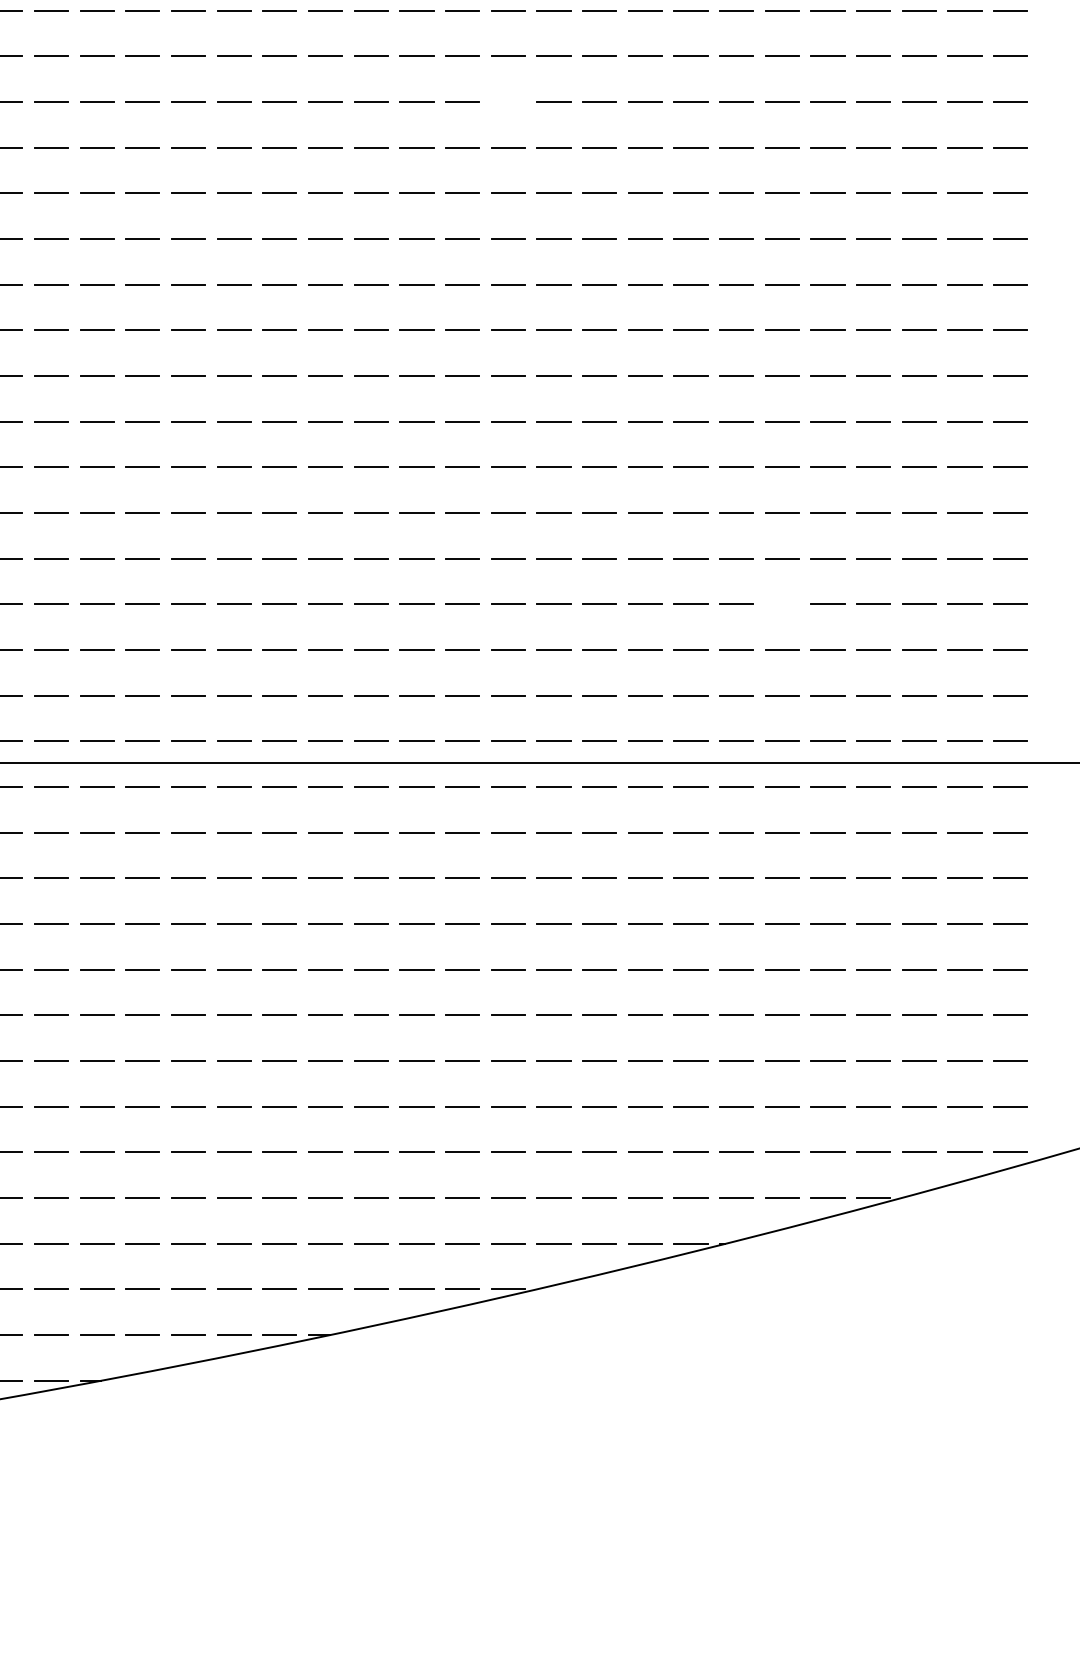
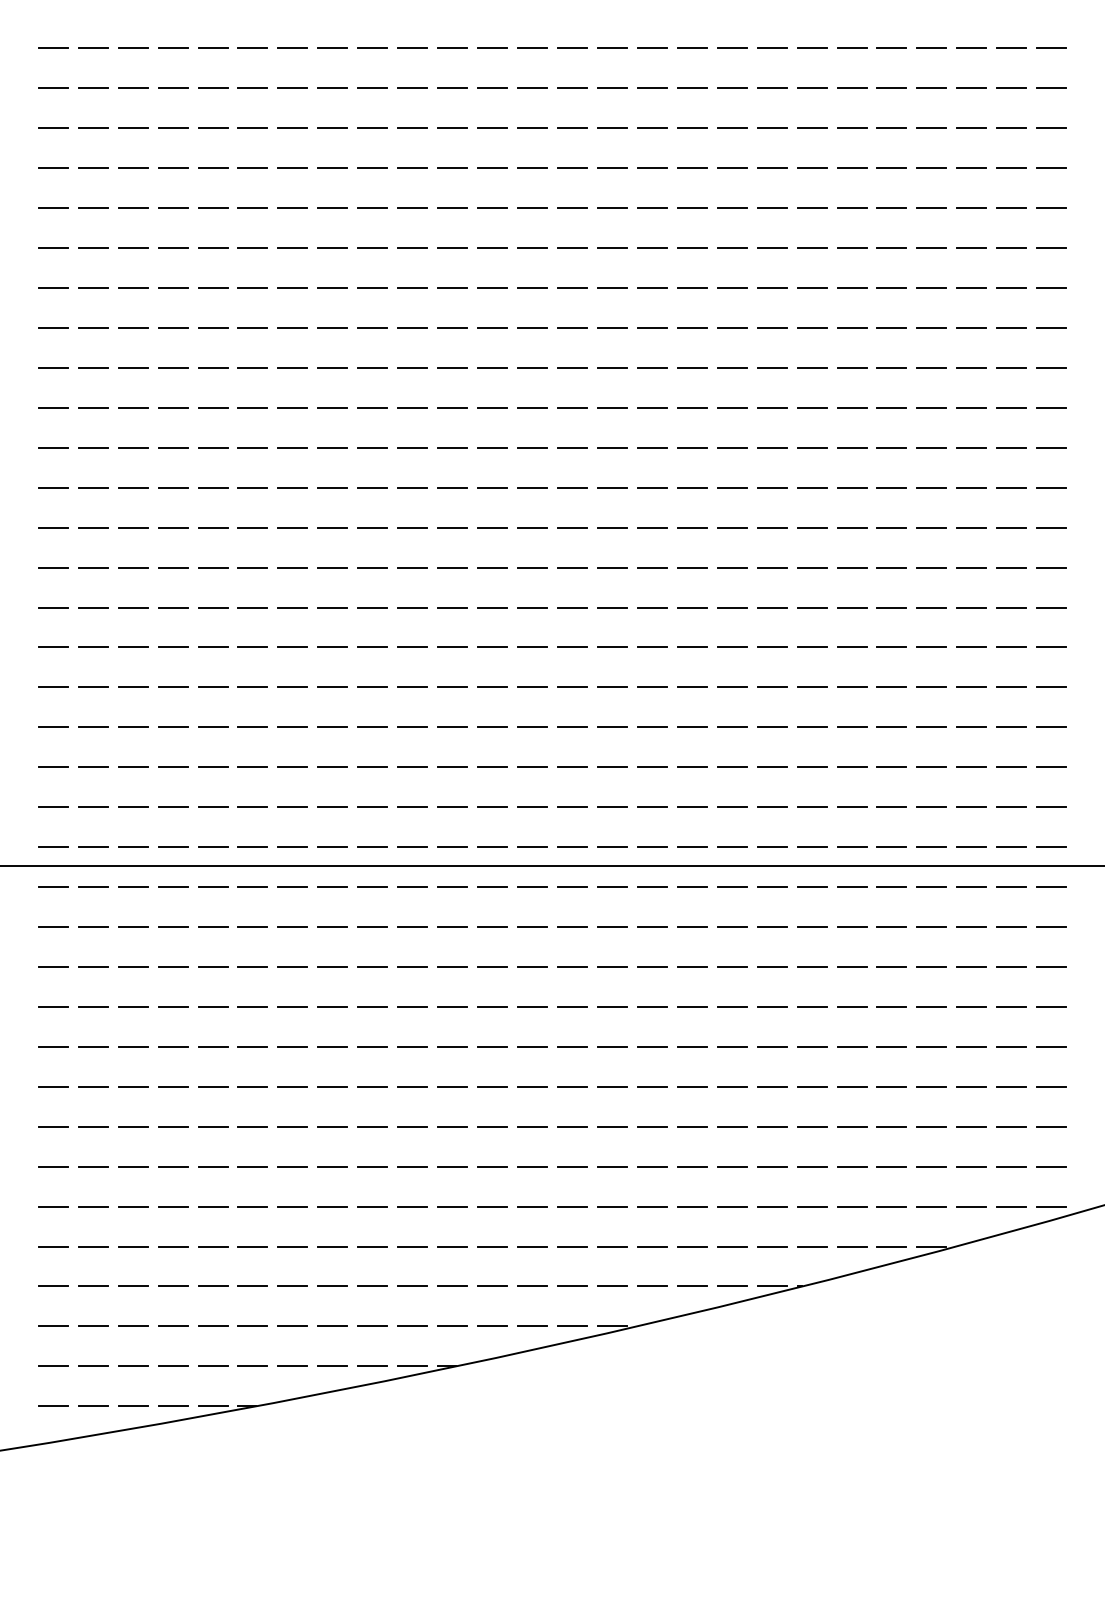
line: (507, 102) -> (611, 288), added
line: (781, 604) -> (851, 727), added

